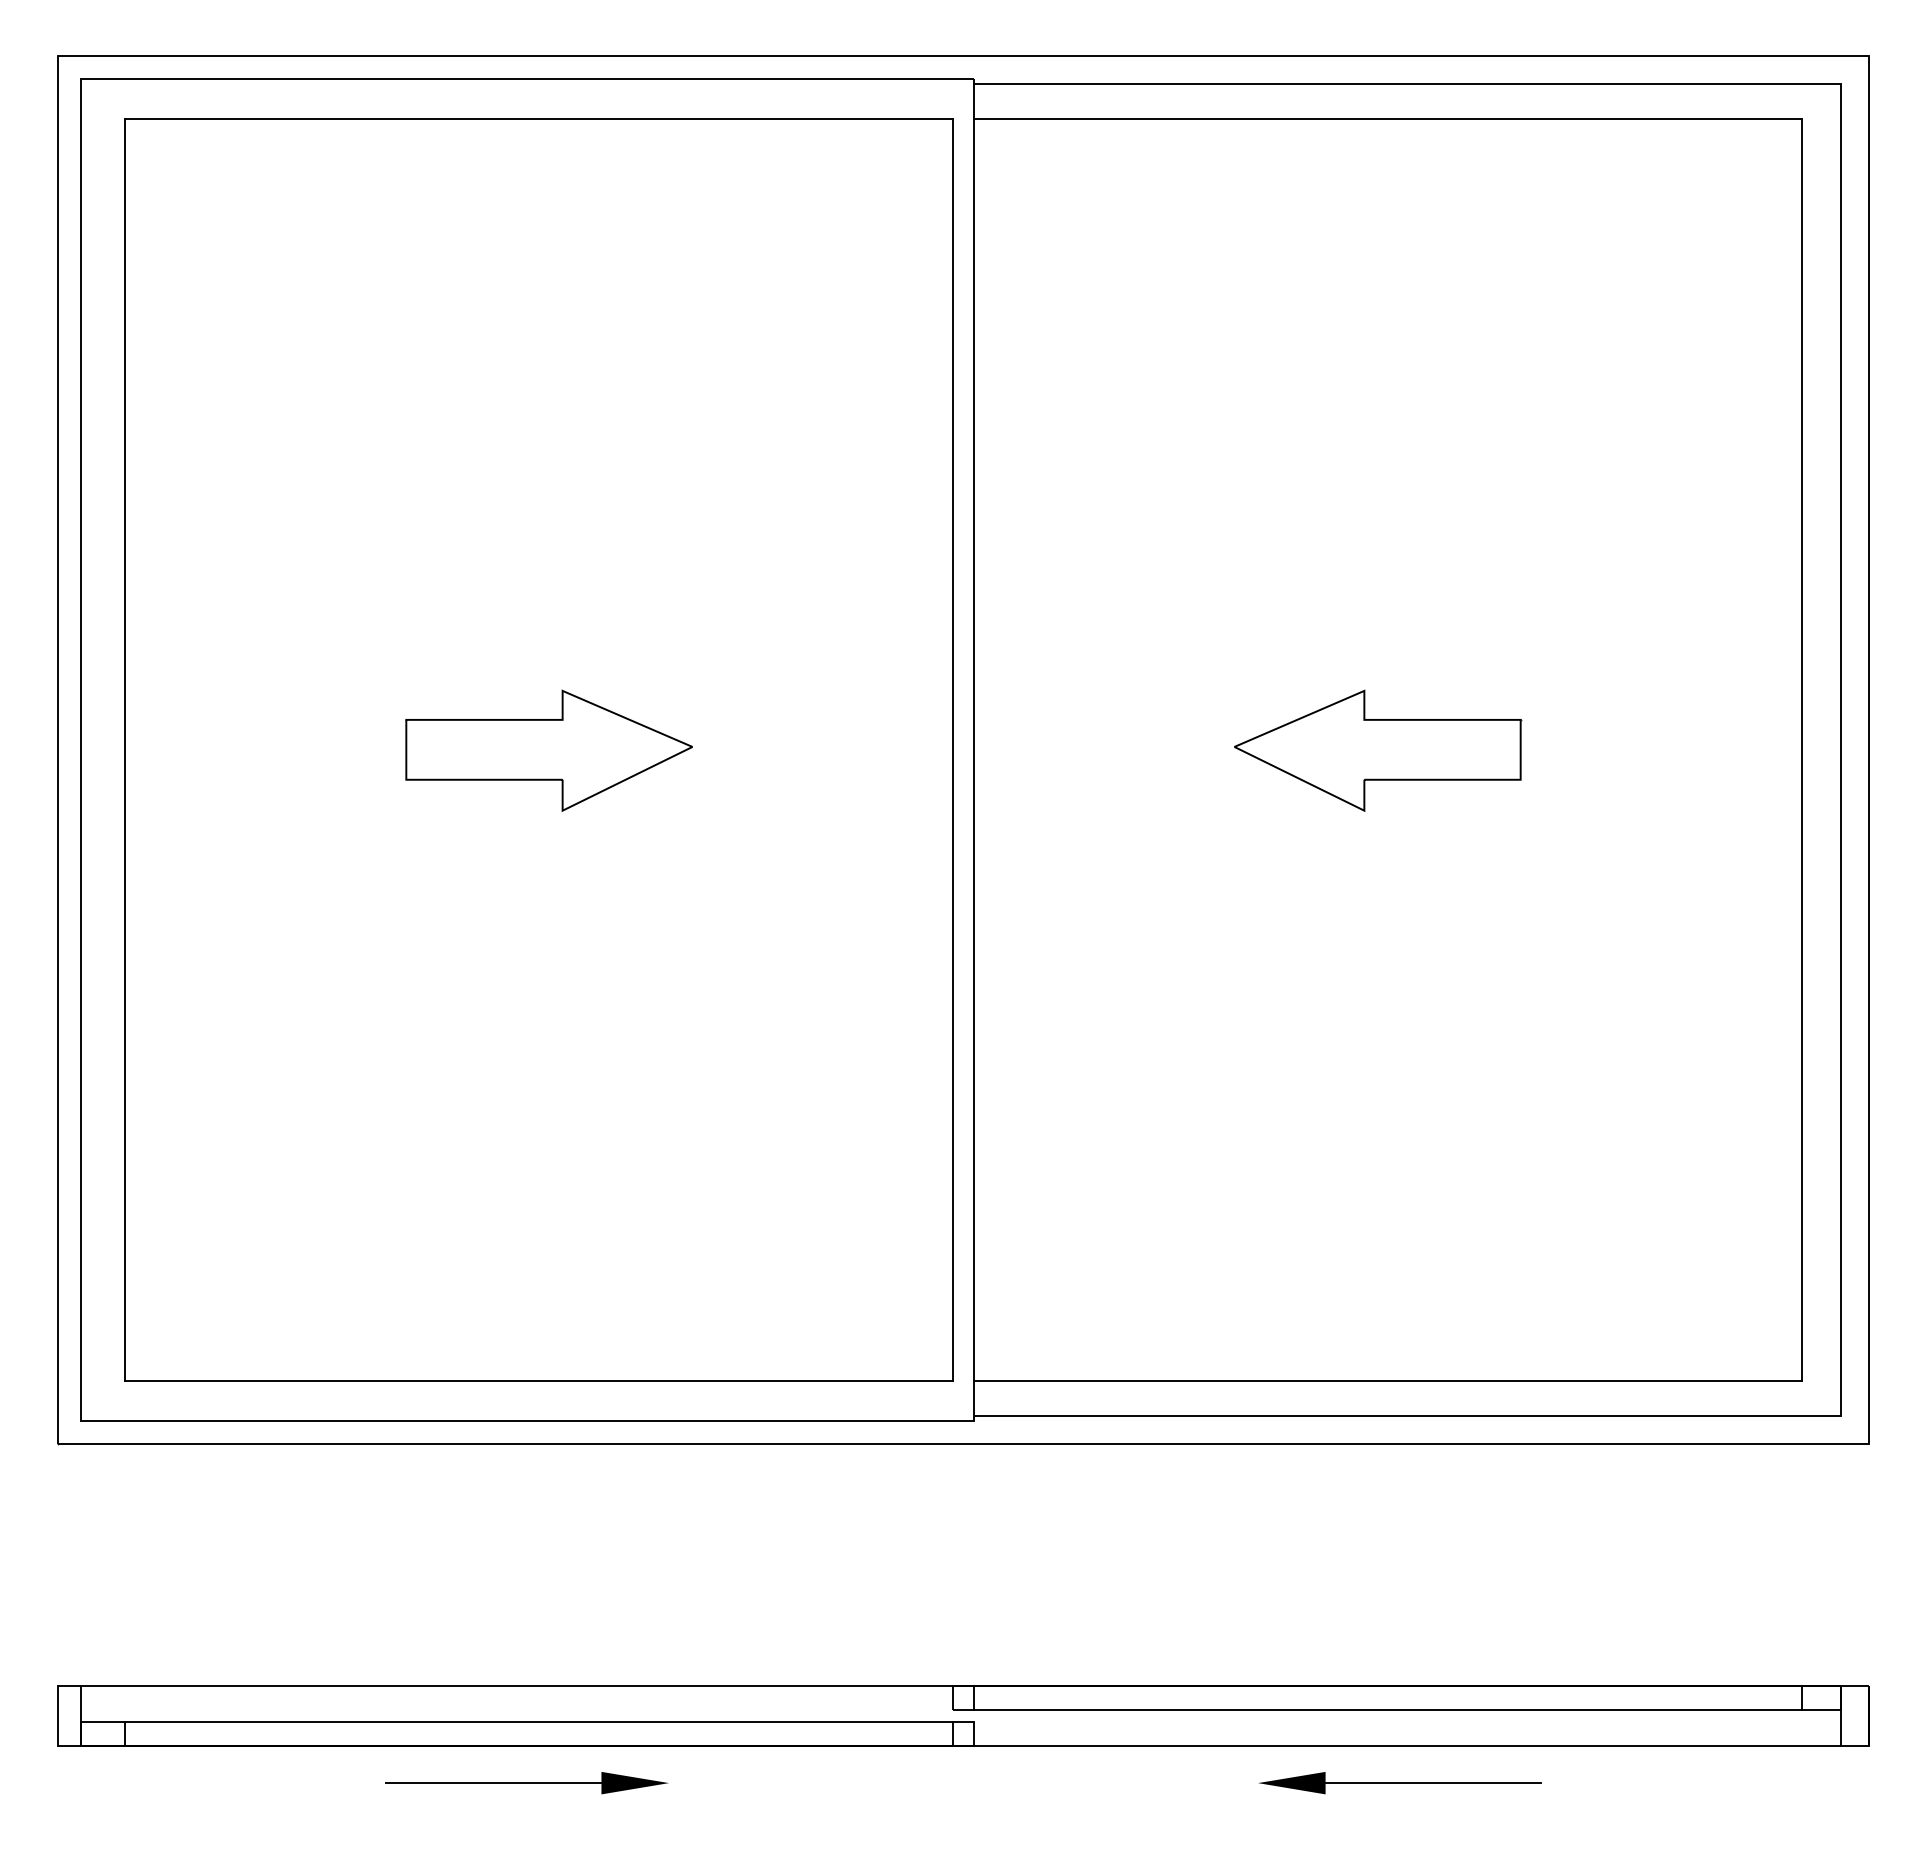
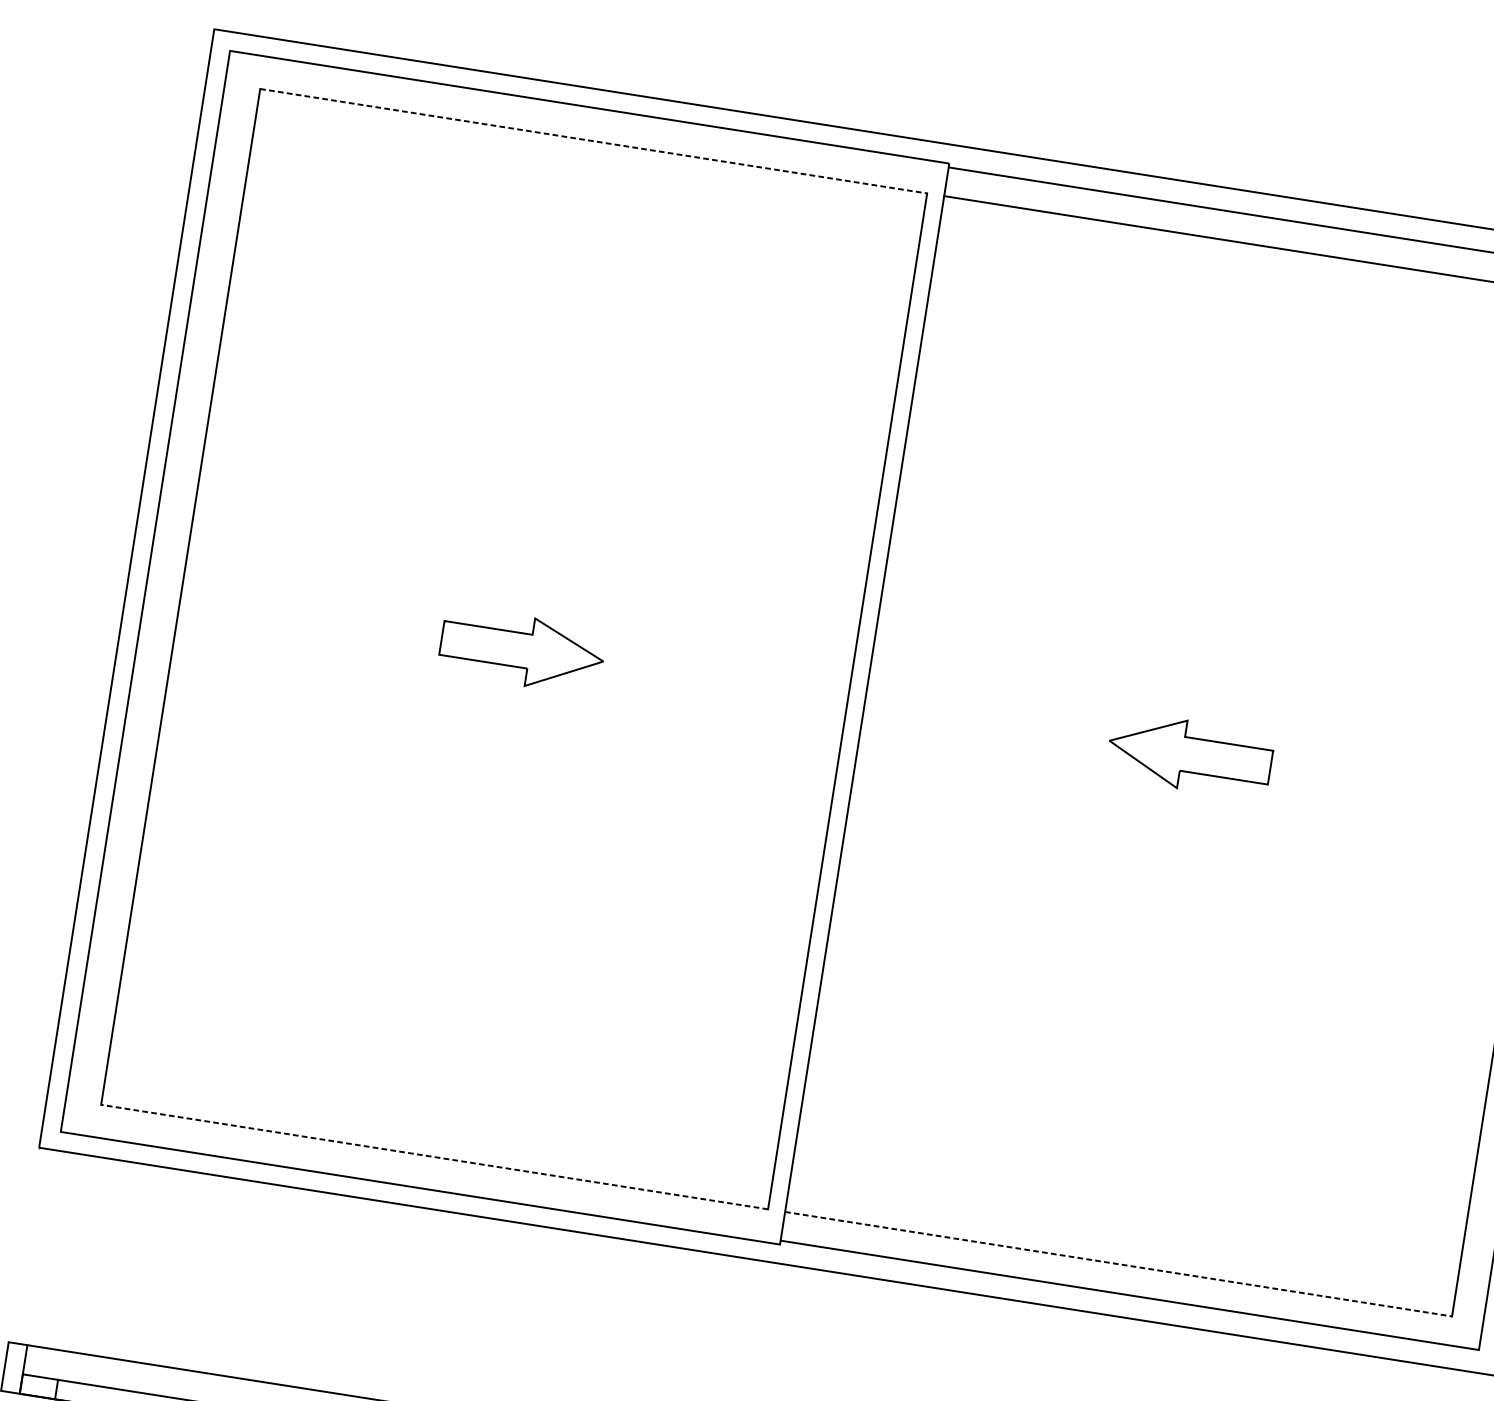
line: (539, 119) -> (594, 141), solid -> dashed
part: (548, 750) -> (521, 650), size x0.7
part: (1378, 750) -> (1190, 755), size x0.7
line: (538, 1380) -> (434, 1156), solid -> dashed
line: (1388, 1380) -> (1118, 1264), solid -> dashed

